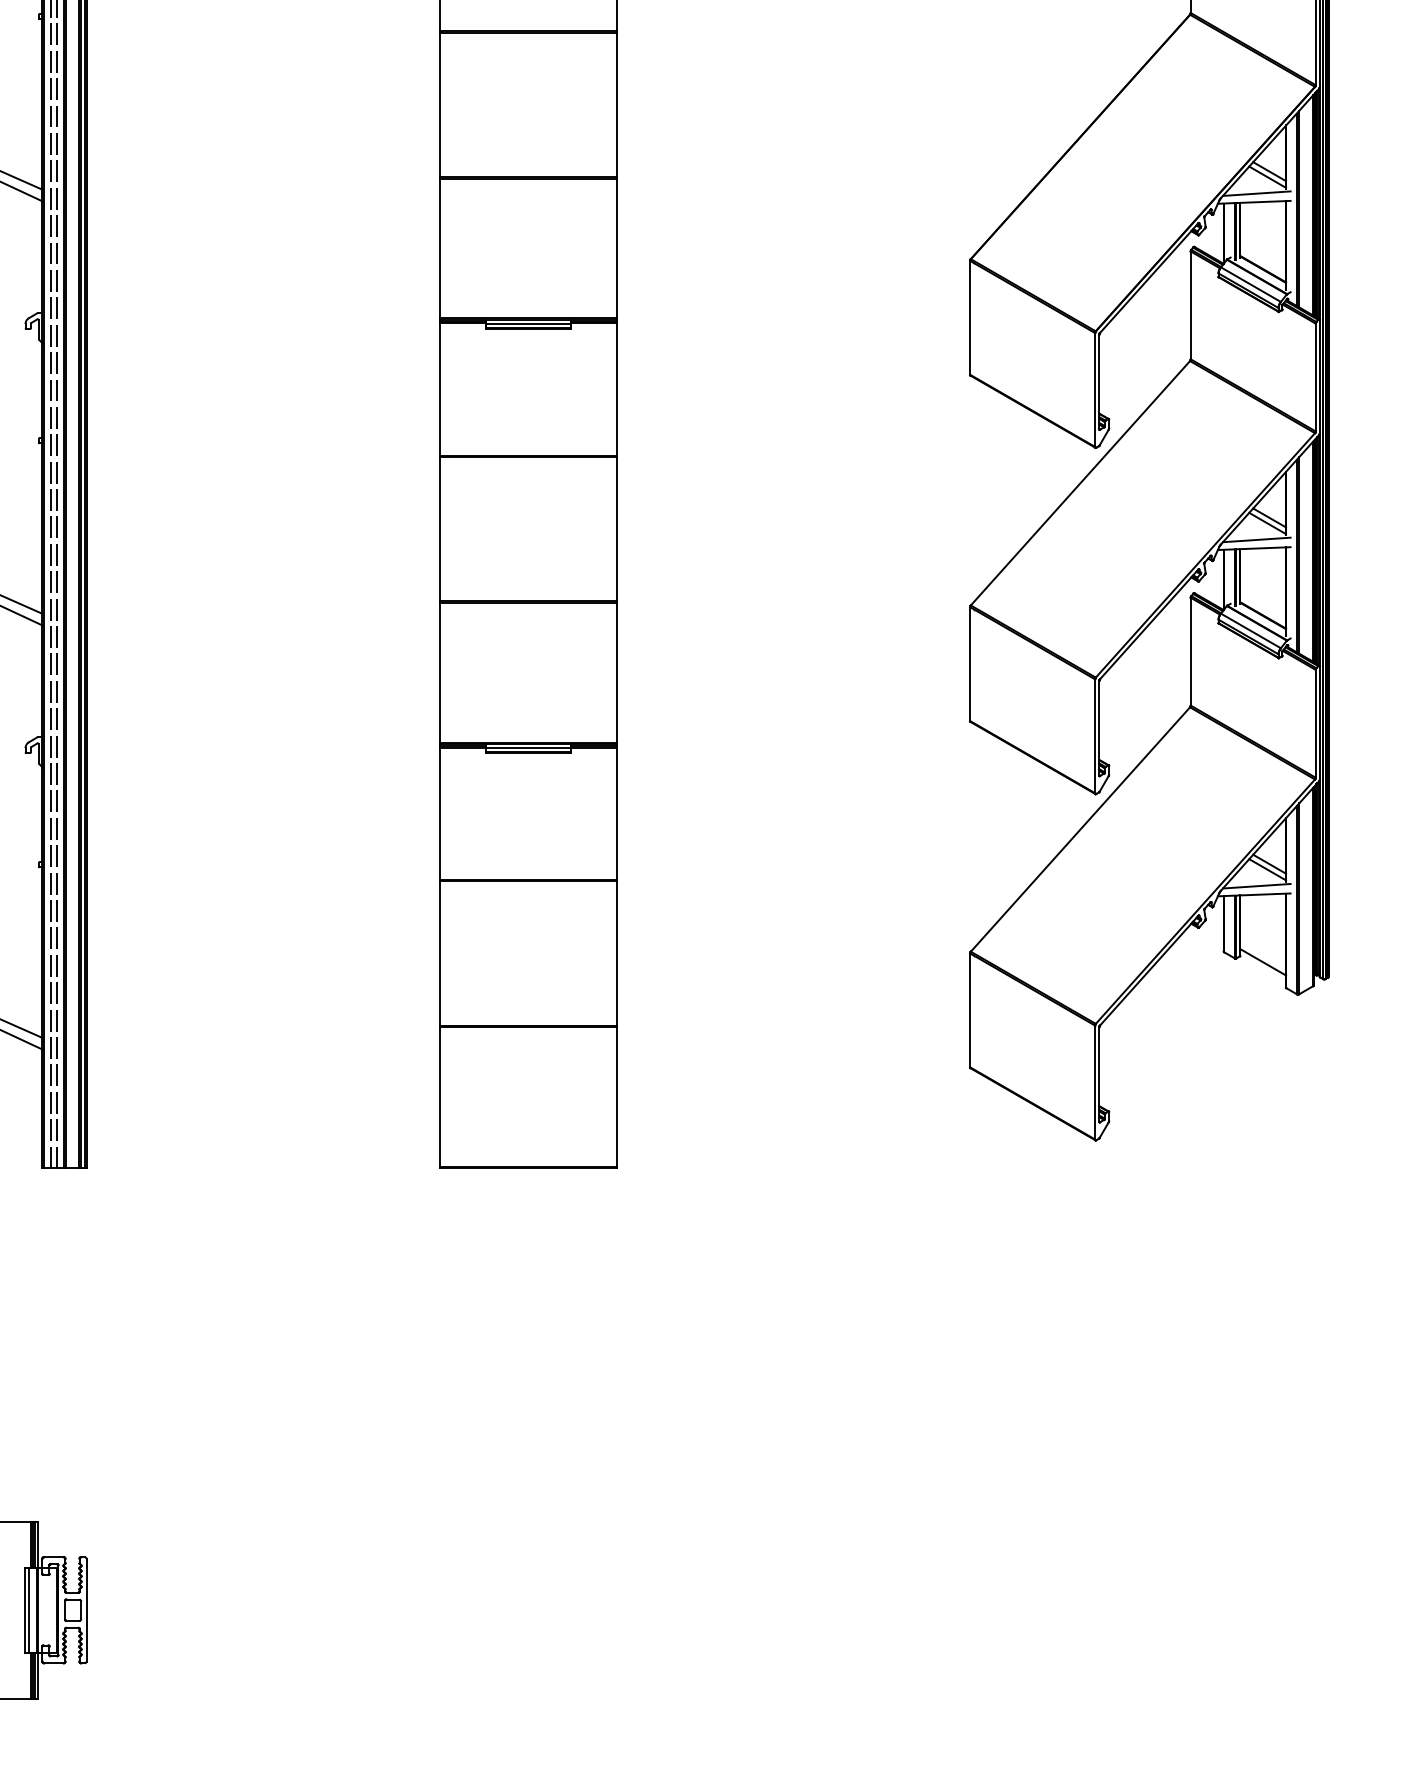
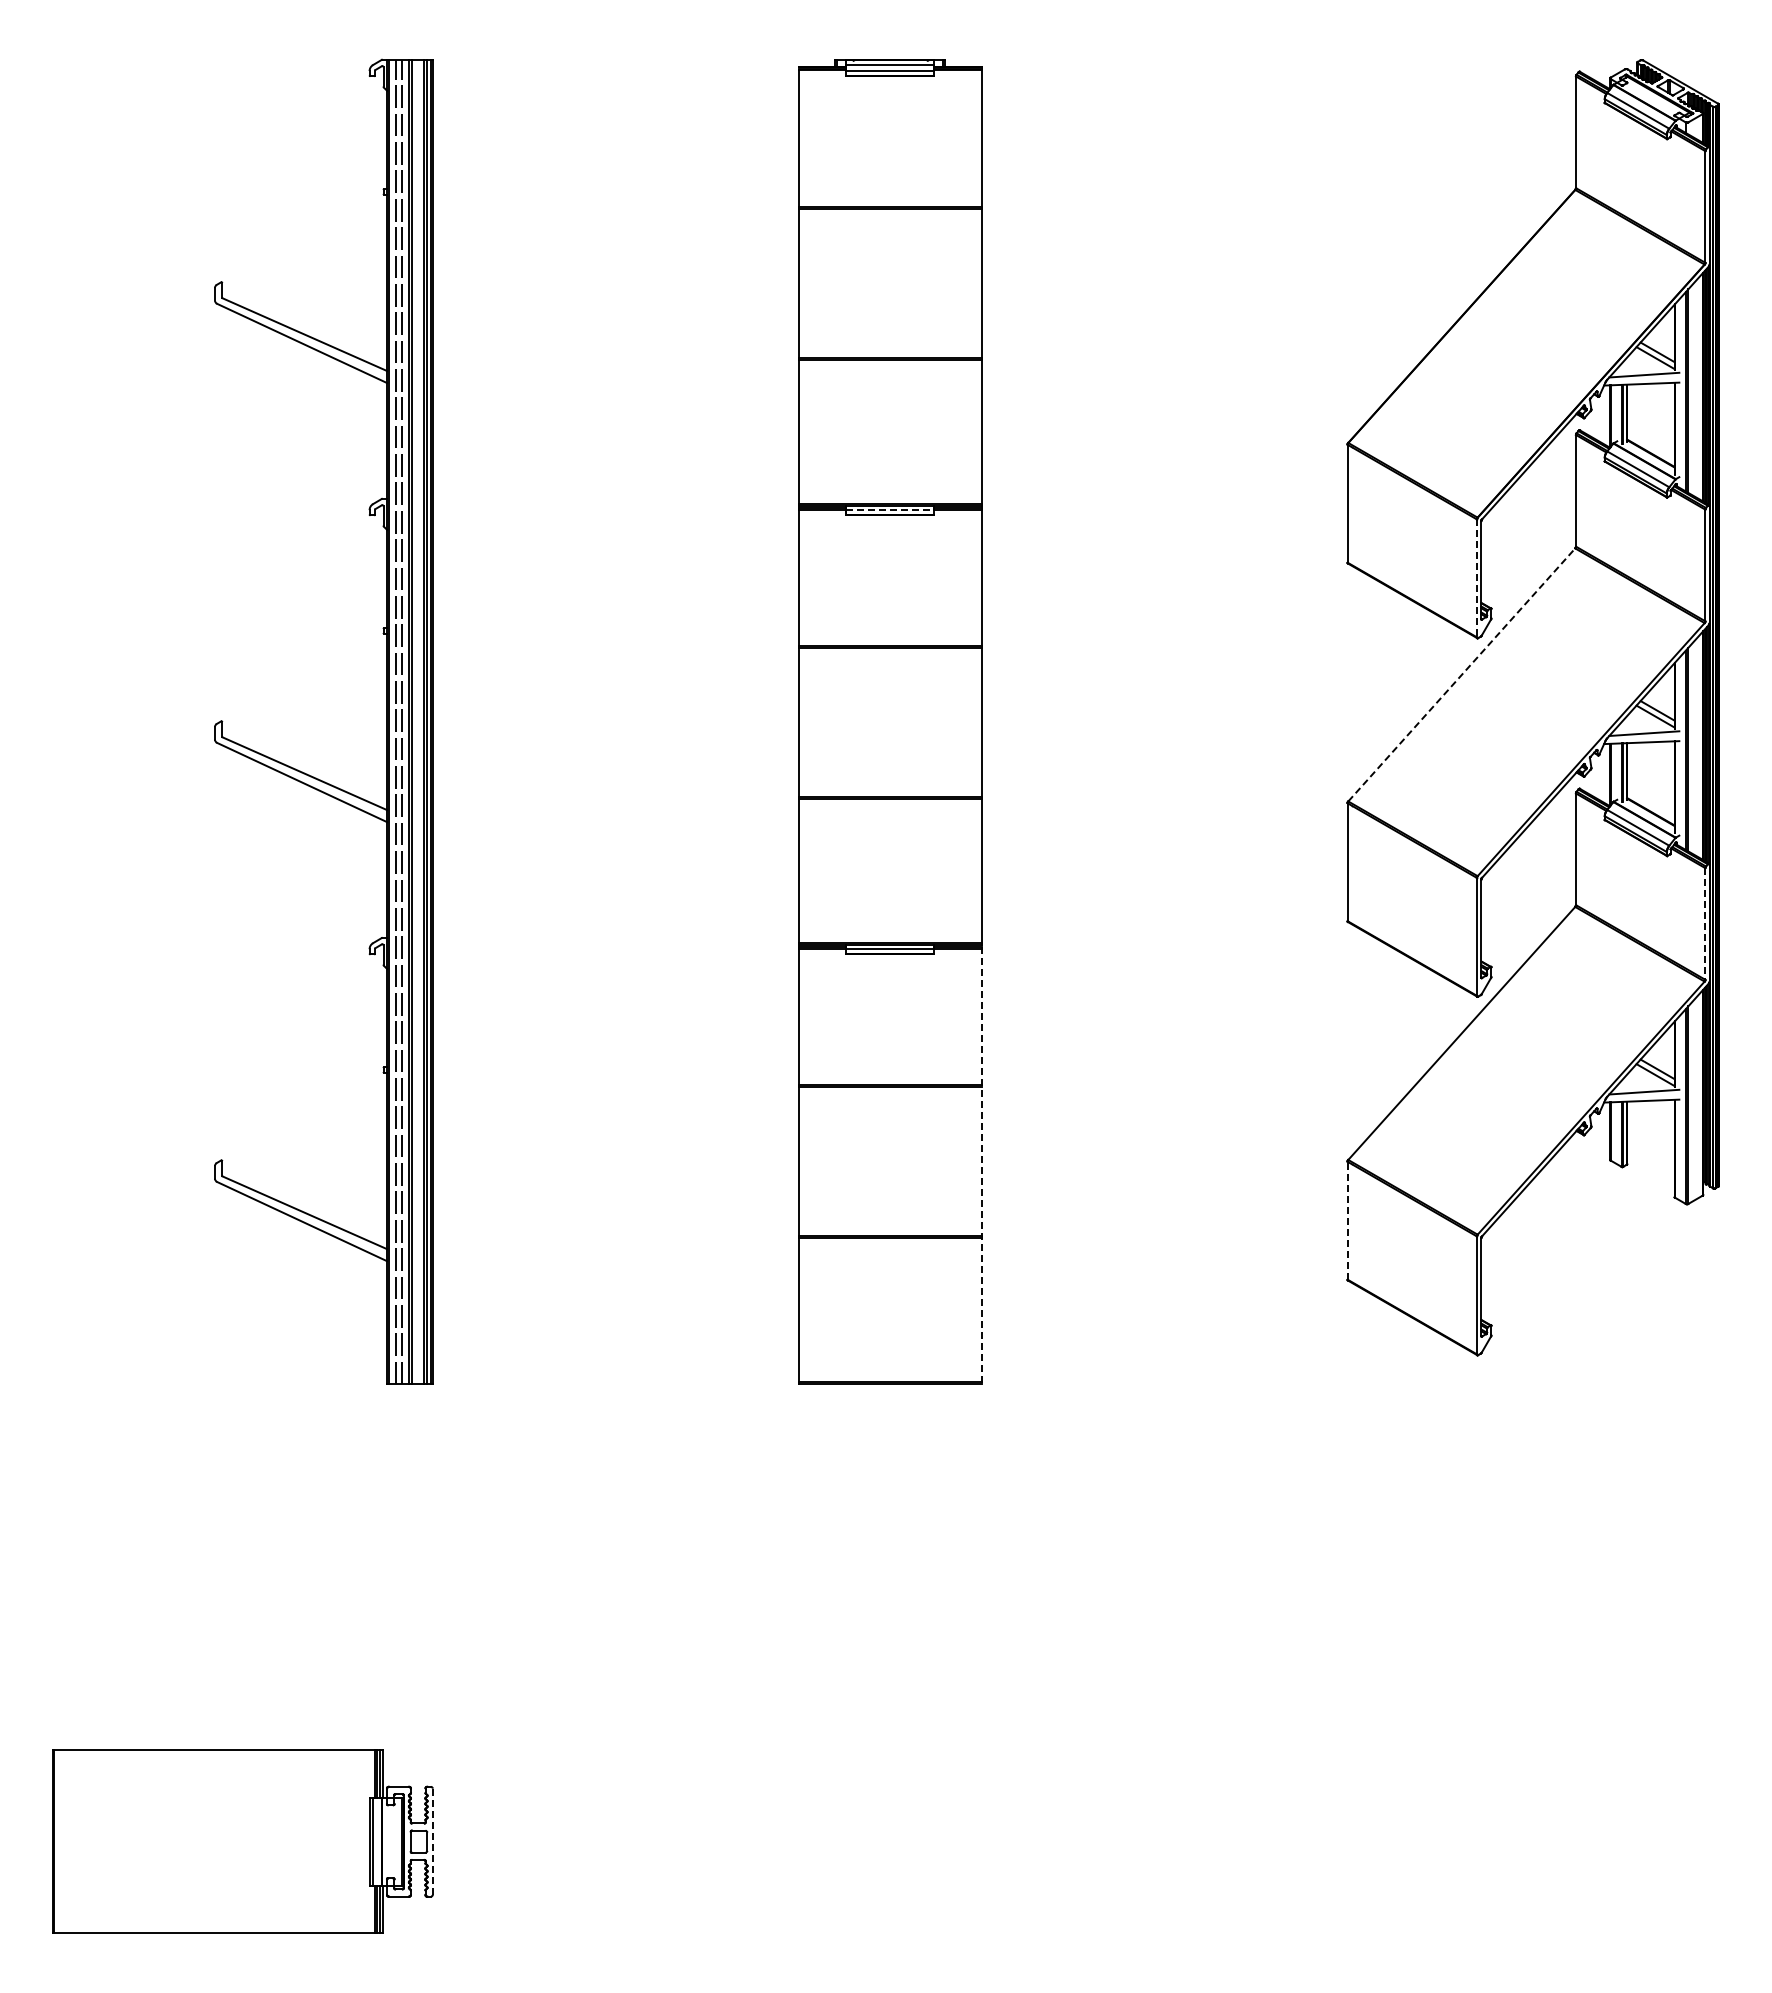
line: (528, 324) -> (890, 510), solid -> dashed
line: (1094, 390) -> (1476, 578), solid -> dashed
line: (1080, 482) -> (1461, 674), solid -> dashed
line: (1315, 724) -> (1705, 924), solid -> dashed
line: (616, 957) -> (981, 1165), solid -> dashed
line: (1262, 961) -> (1650, 1170), removed
line: (970, 1010) -> (1347, 1220), solid -> dashed
line: (86, 1610) -> (432, 1842), solid -> dashed

